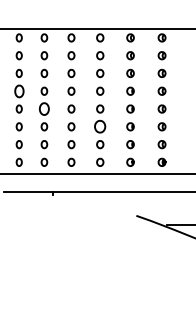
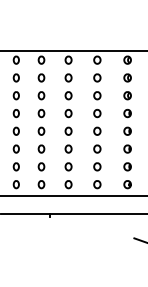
part: (18, 90) -> (15, 112), size x0.62
part: (44, 108) -> (41, 130), size x0.62
part: (100, 126) -> (97, 148), size x0.62

